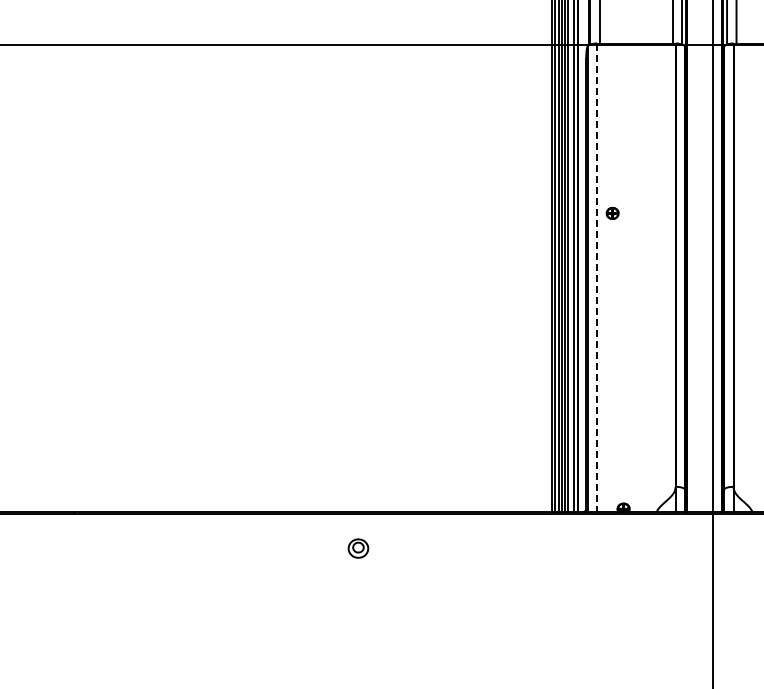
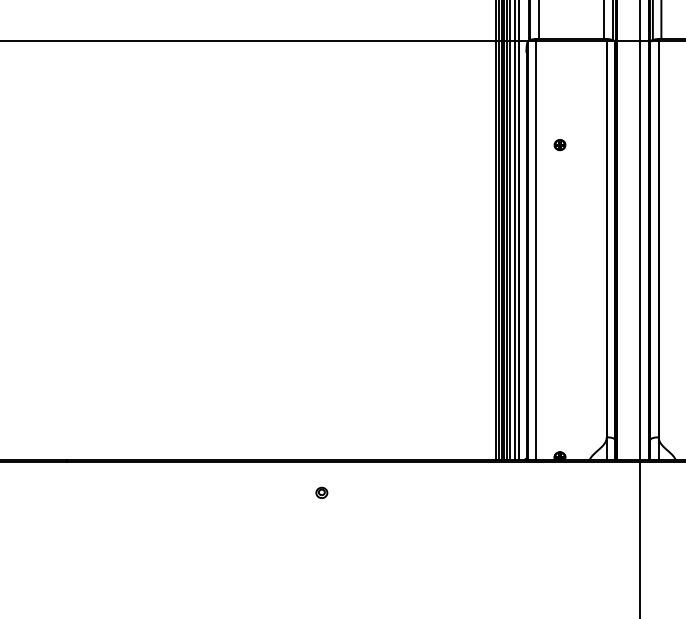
part: (612, 212) -> (559, 144), moved
line: (596, 278) -> (535, 250), dashed -> solid
part: (358, 548) -> (321, 492), size x0.62

